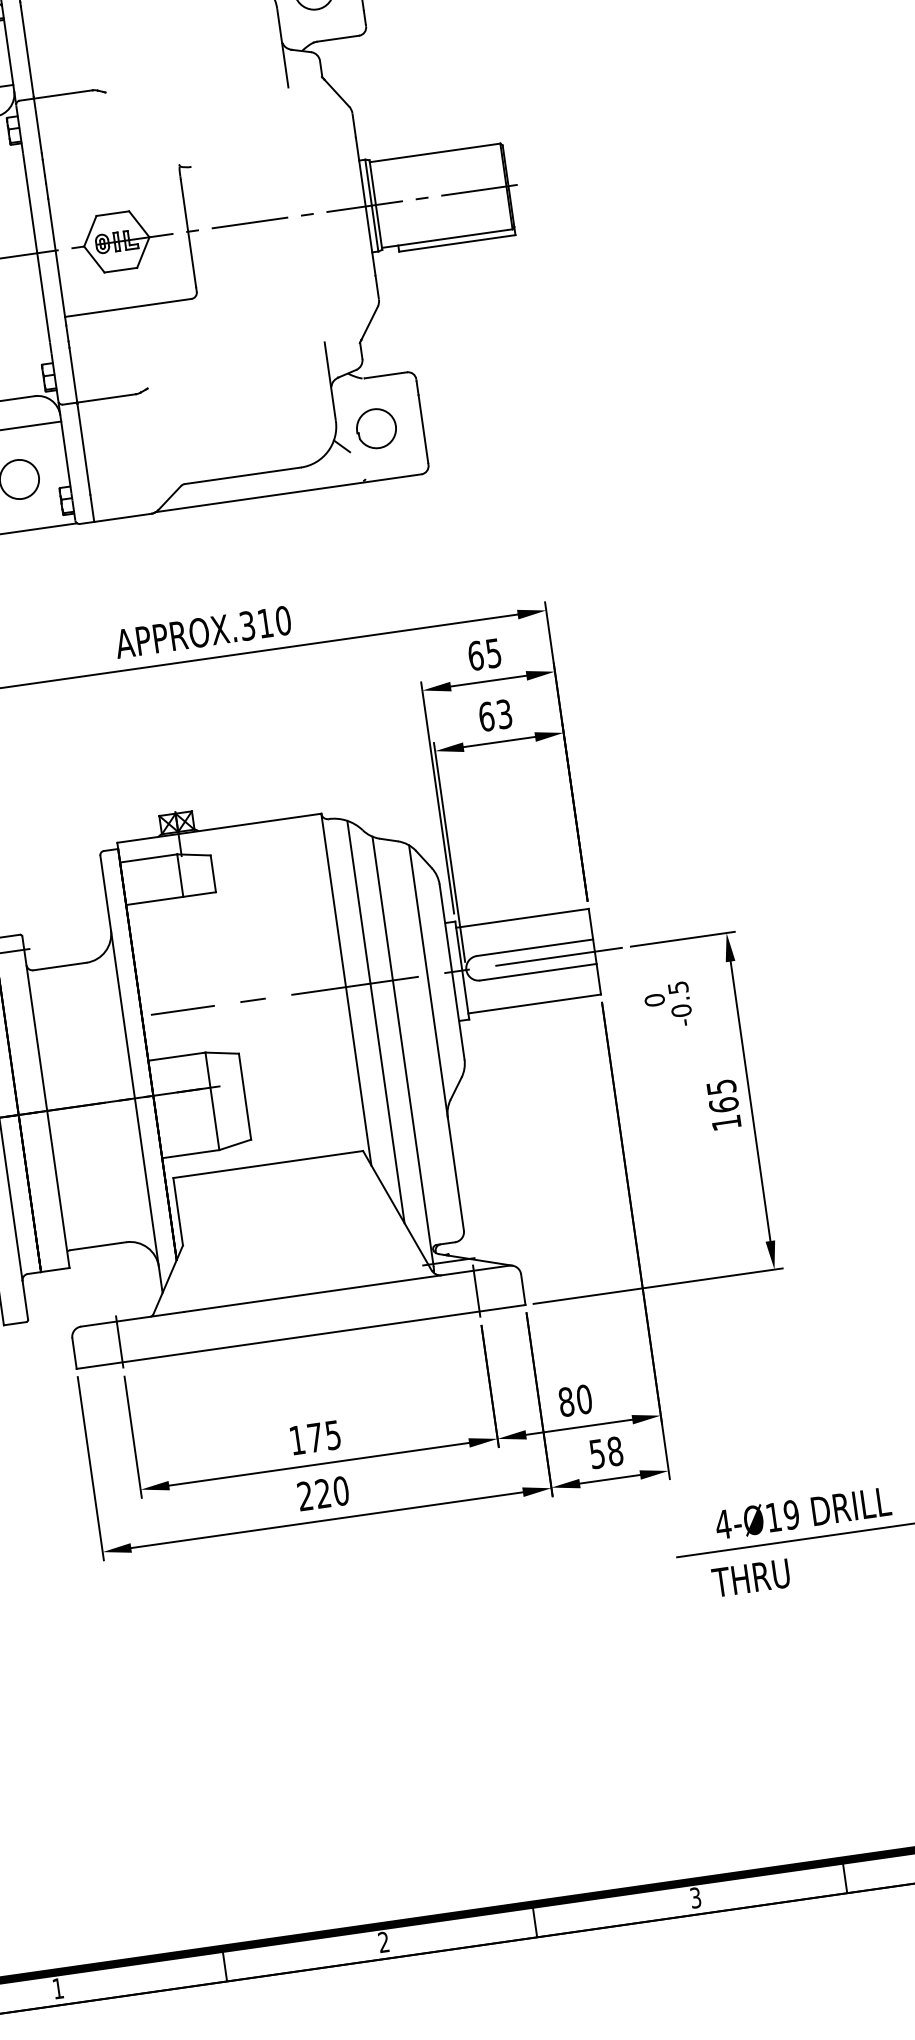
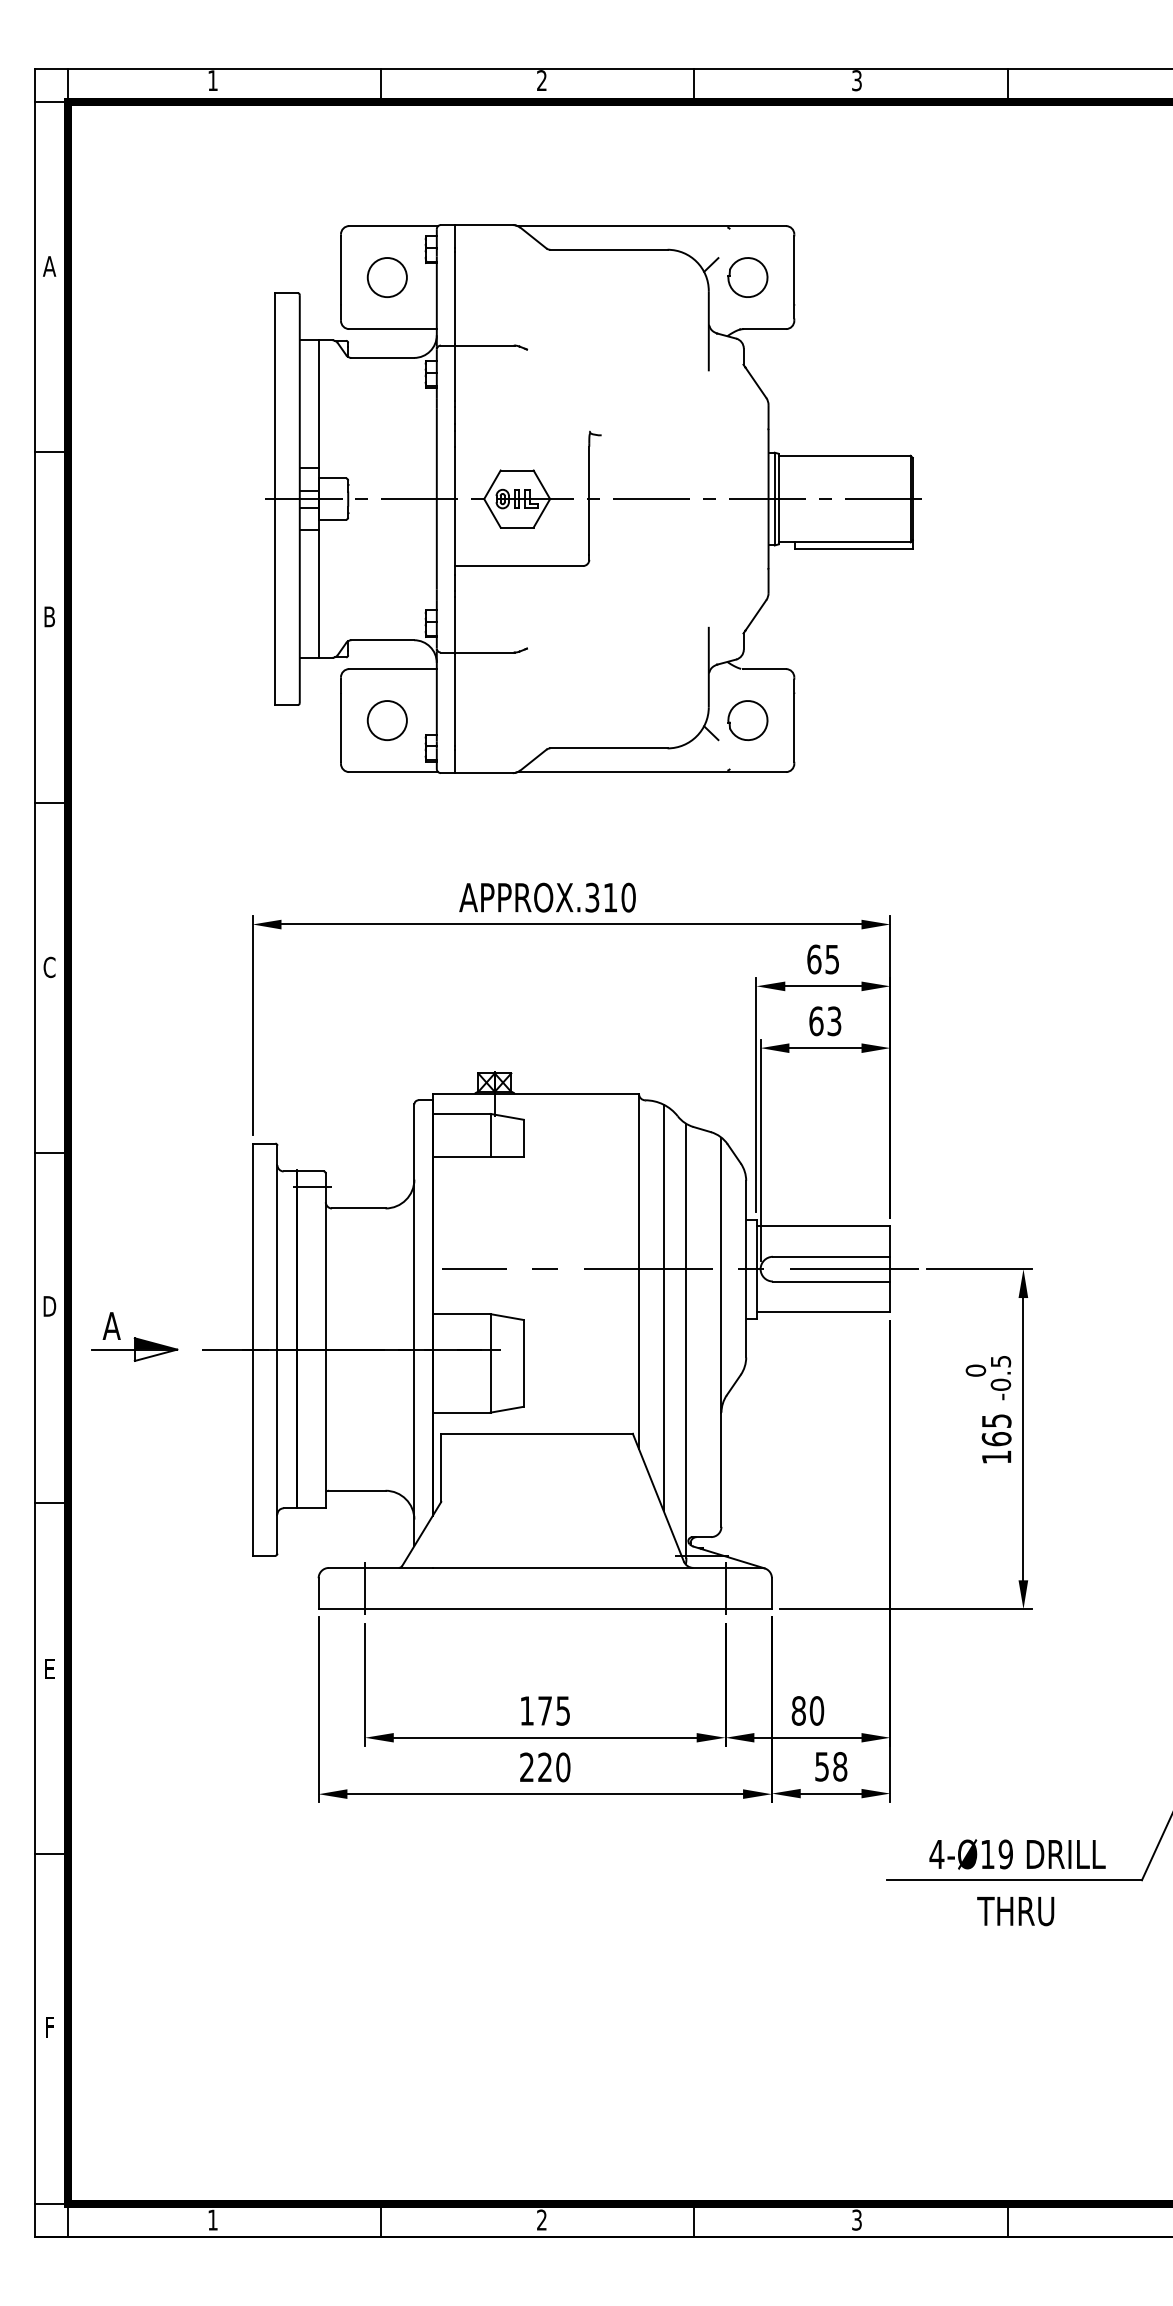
text: (668, 1006) -> (988, 1378), moved
text: (750, 1578) -> (1015, 1911), moved

